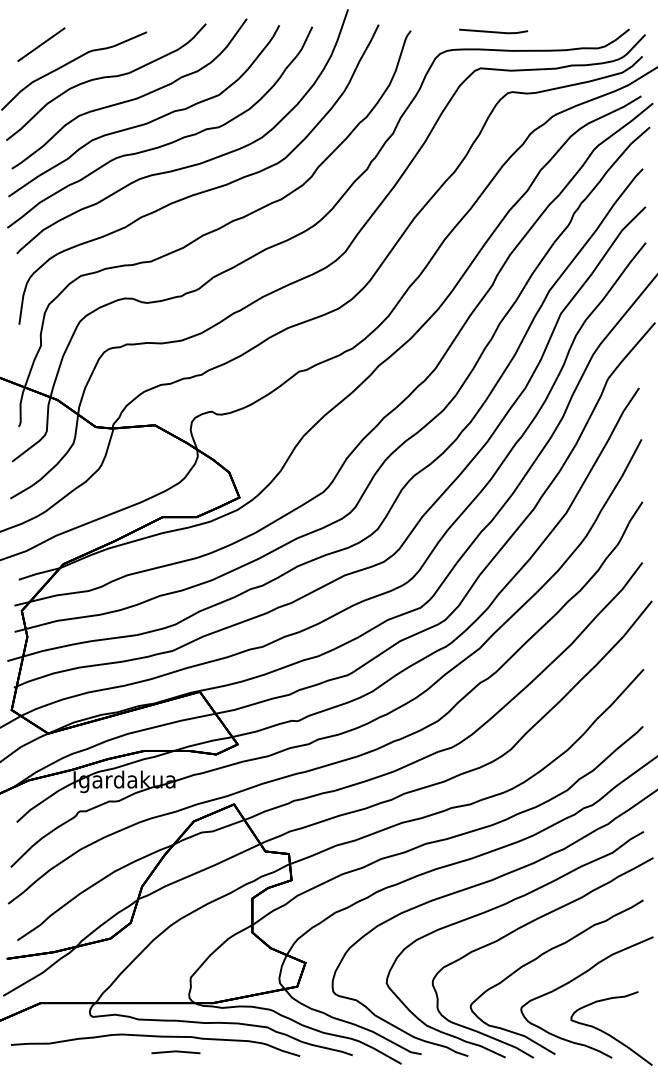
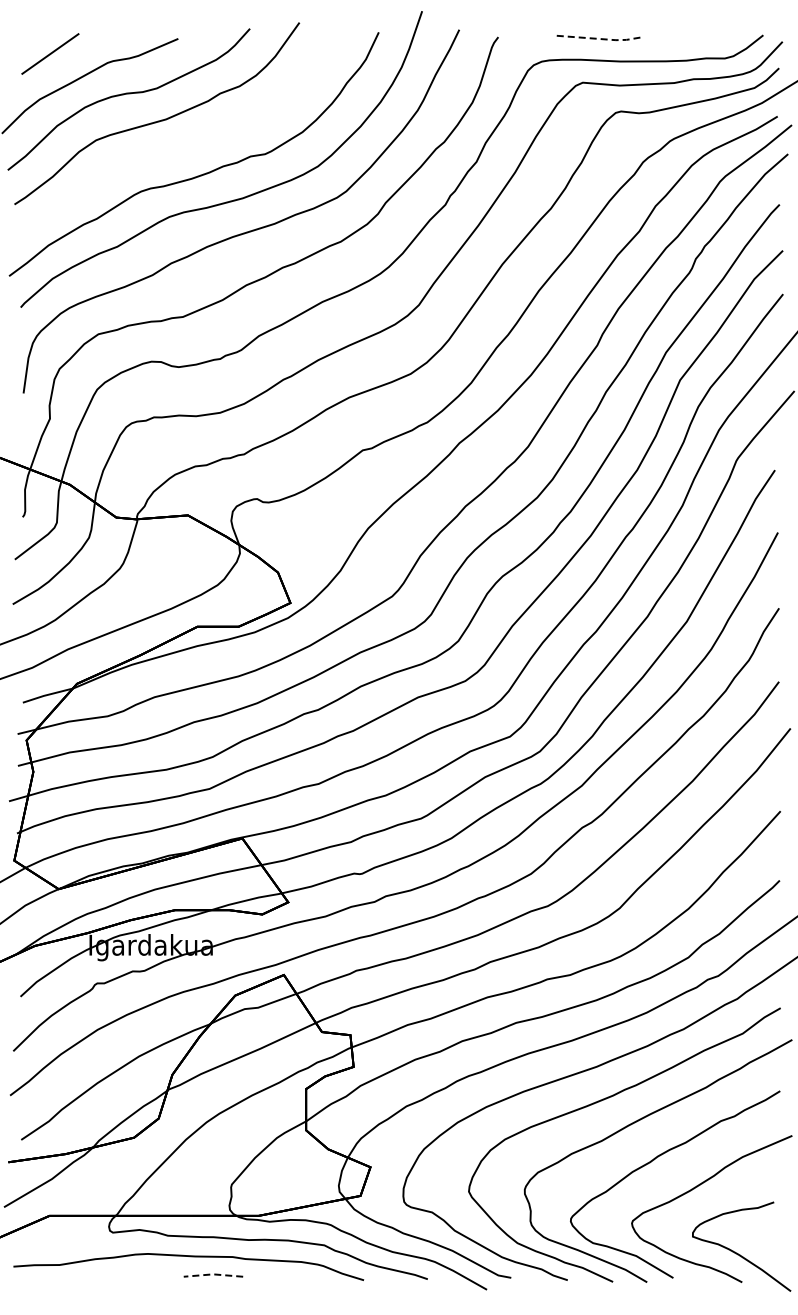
line: (495, 32) -> (600, 39), solid -> dashed
curve: (148, 121) -> (180, 147), removed
line: (175, 1051) -> (213, 1274), solid -> dashed

